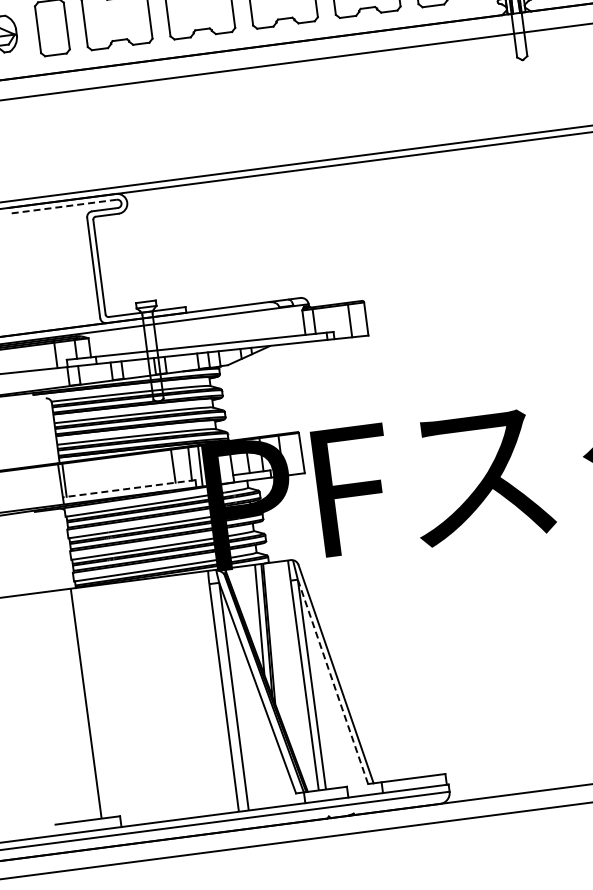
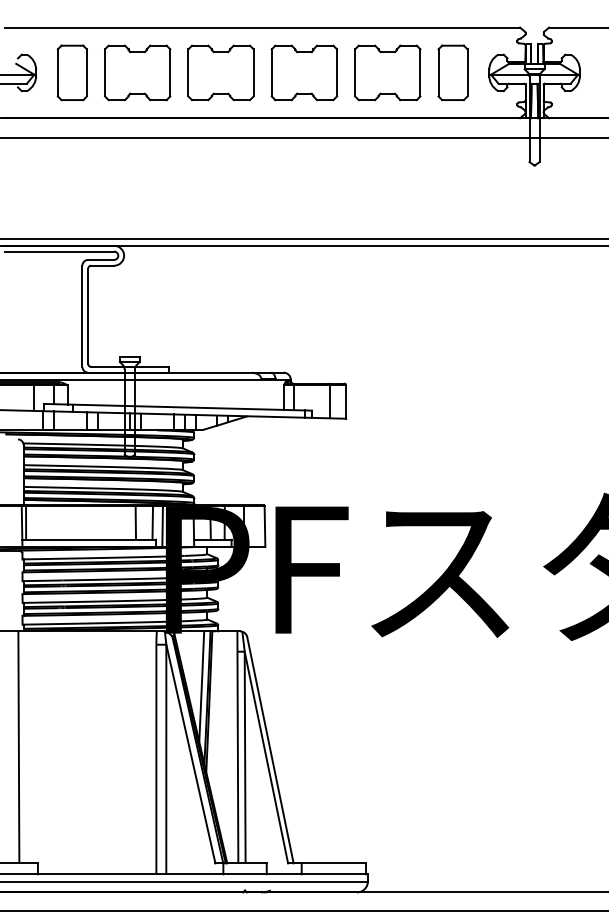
line: (62, 206) -> (59, 251), dashed -> solid
line: (129, 488) -> (89, 539), dashed -> solid
line: (333, 681) -> (266, 757), dashed -> solid

